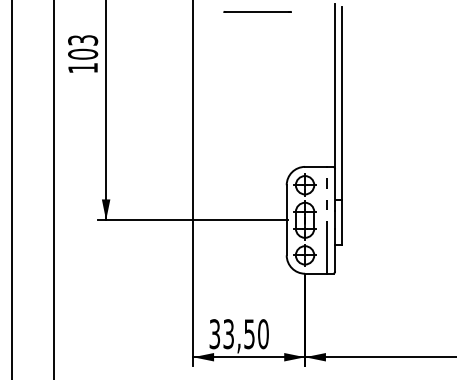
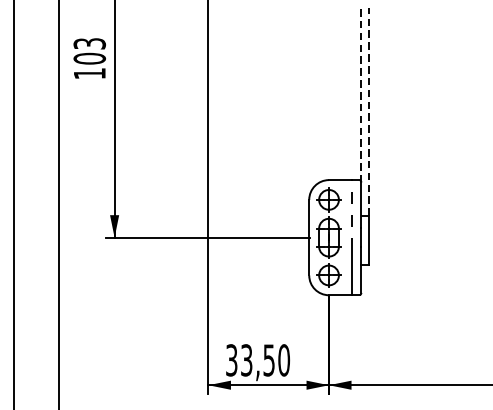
line: (257, 11) -> (277, 12), removed
line: (335, 86) -> (361, 93), solid -> dashed
line: (341, 103) -> (368, 111), solid -> dashed

